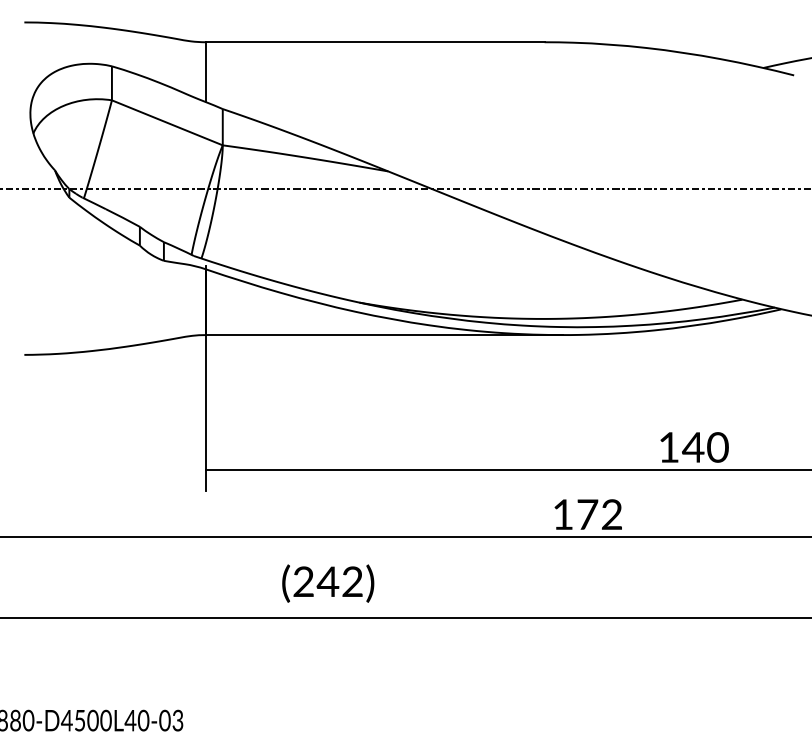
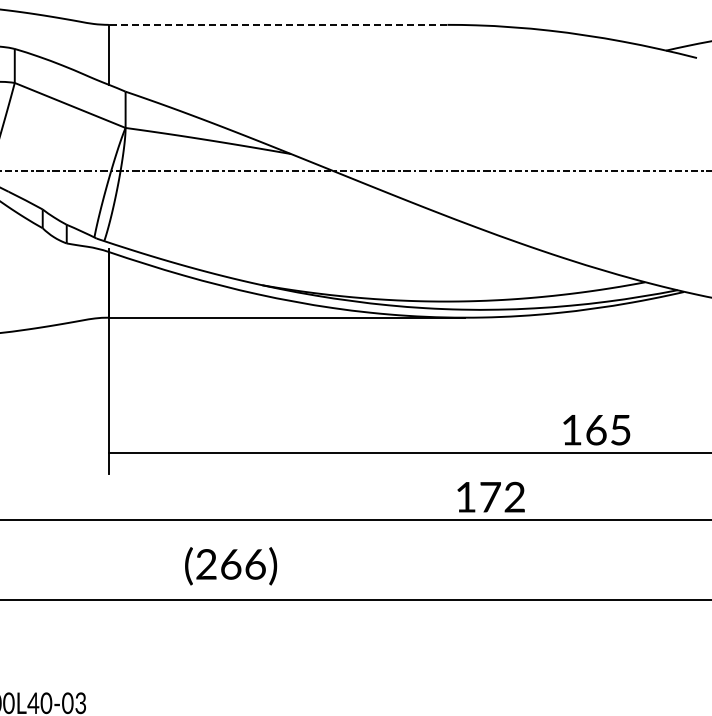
line: (374, 42) -> (277, 25), solid -> dashed
text: (705, 447) -> (608, 430), 140 -> 165
text: (339, 581) -> (242, 564), (242) -> (266)

